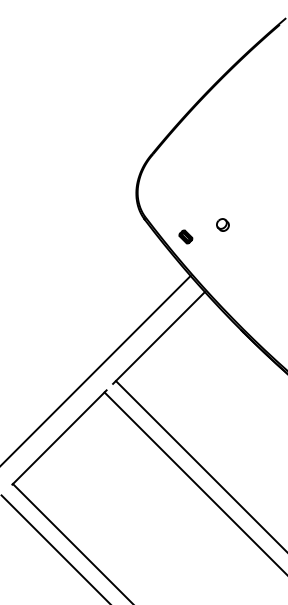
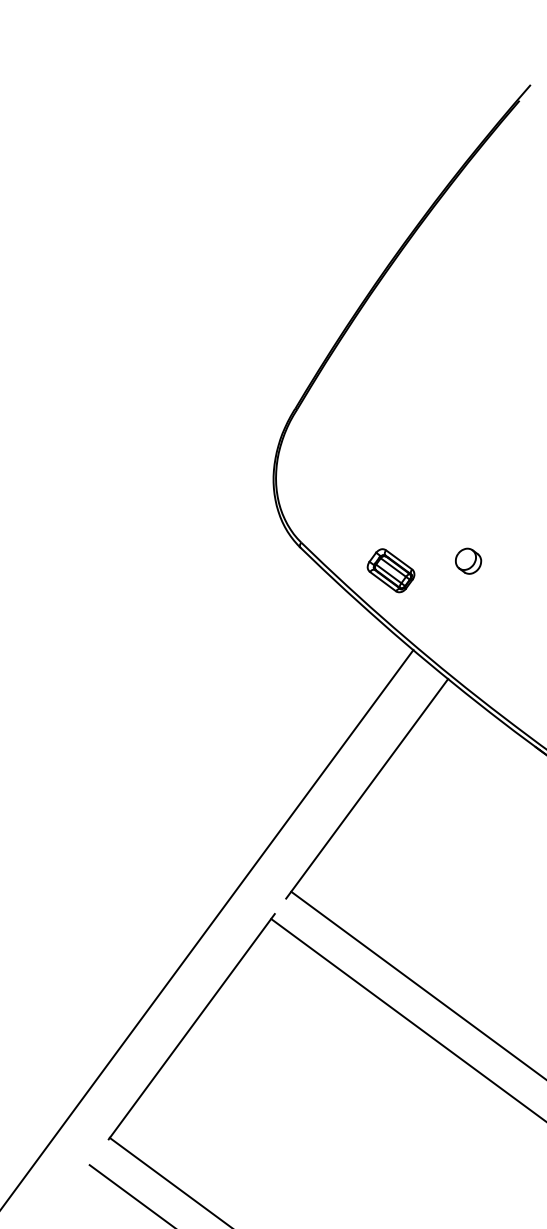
part: (222, 224) -> (467, 560), moved
part: (185, 236) -> (390, 569), size x1.67

